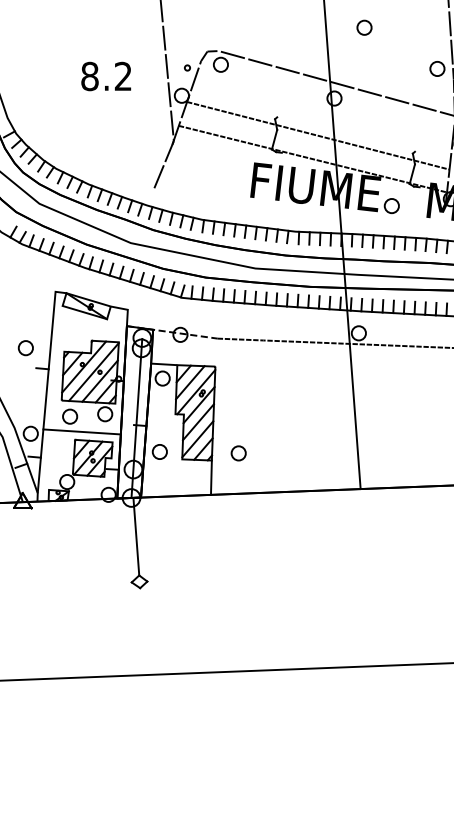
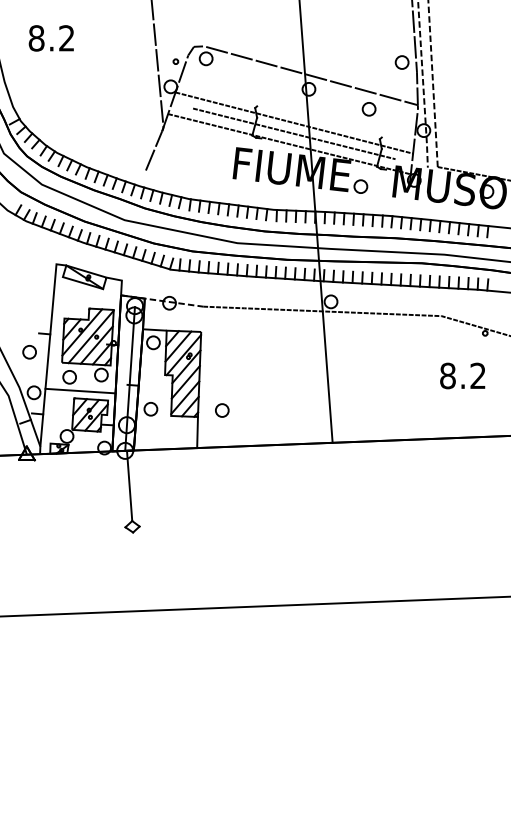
part: (363, 28) -> (368, 109), moved
text: (105, 76) -> (50, 38), moved
line: (318, 147) -> (294, 133), added
part: (25, 348) -> (29, 352), moved

